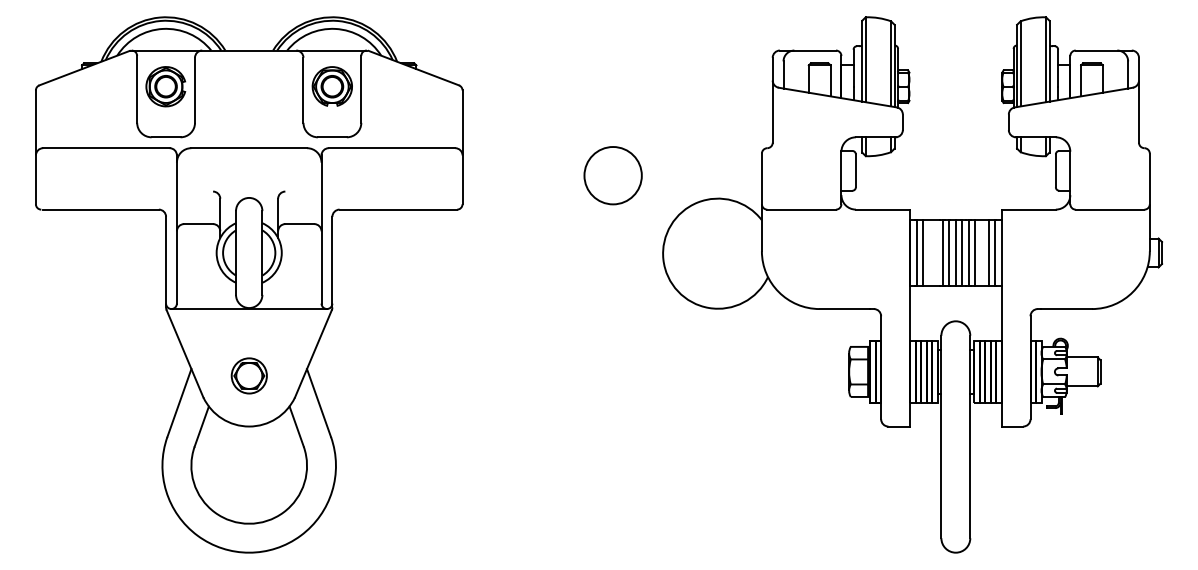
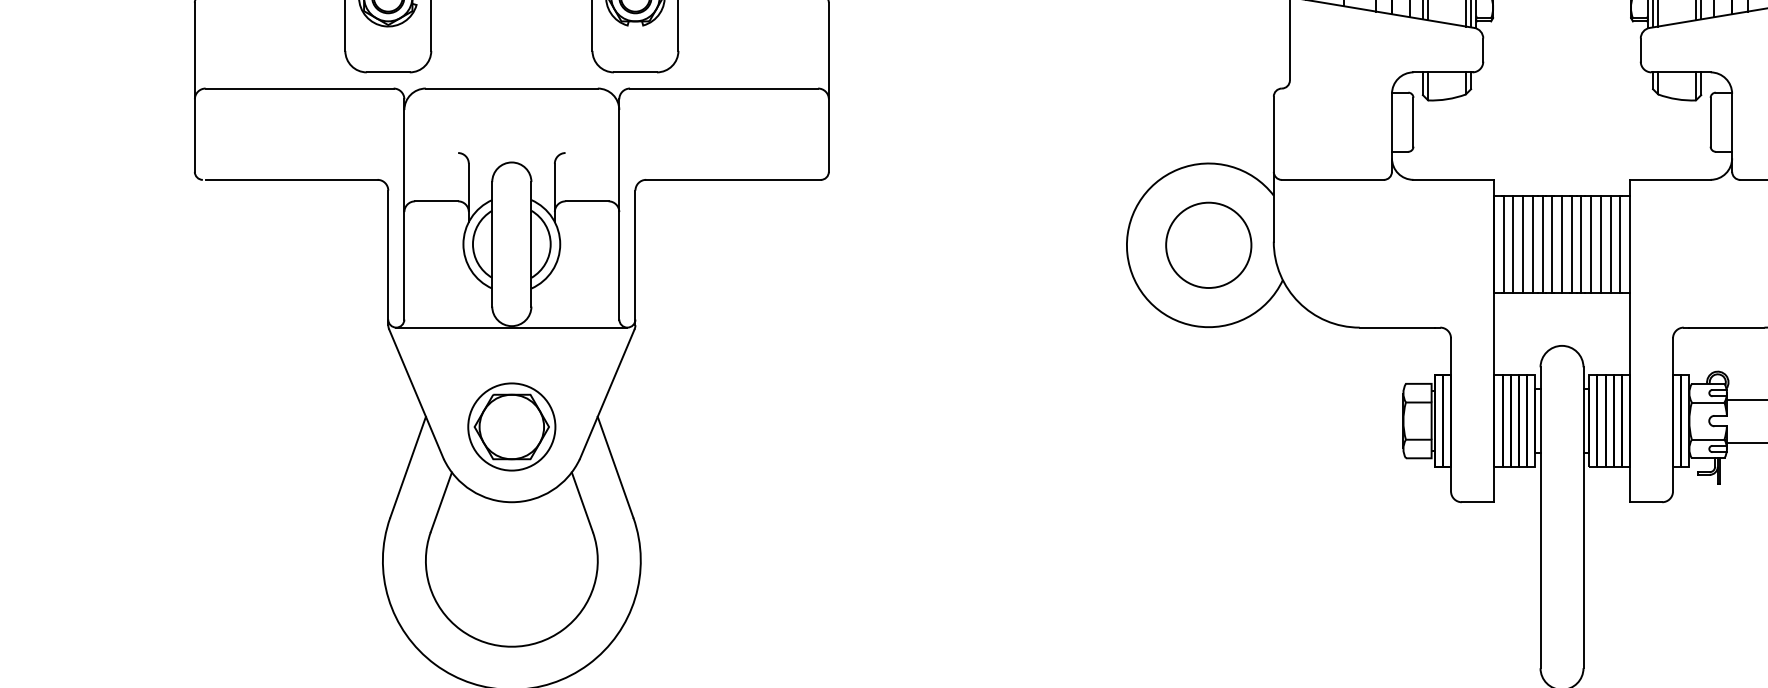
circle: (612, 175) -> (1207, 245), moved
line: (929, 252) -> (1522, 243), added
line: (936, 252) -> (1533, 243), added
line: (981, 252) -> (1600, 243), added
part: (249, 375) -> (512, 426), size x1.67

